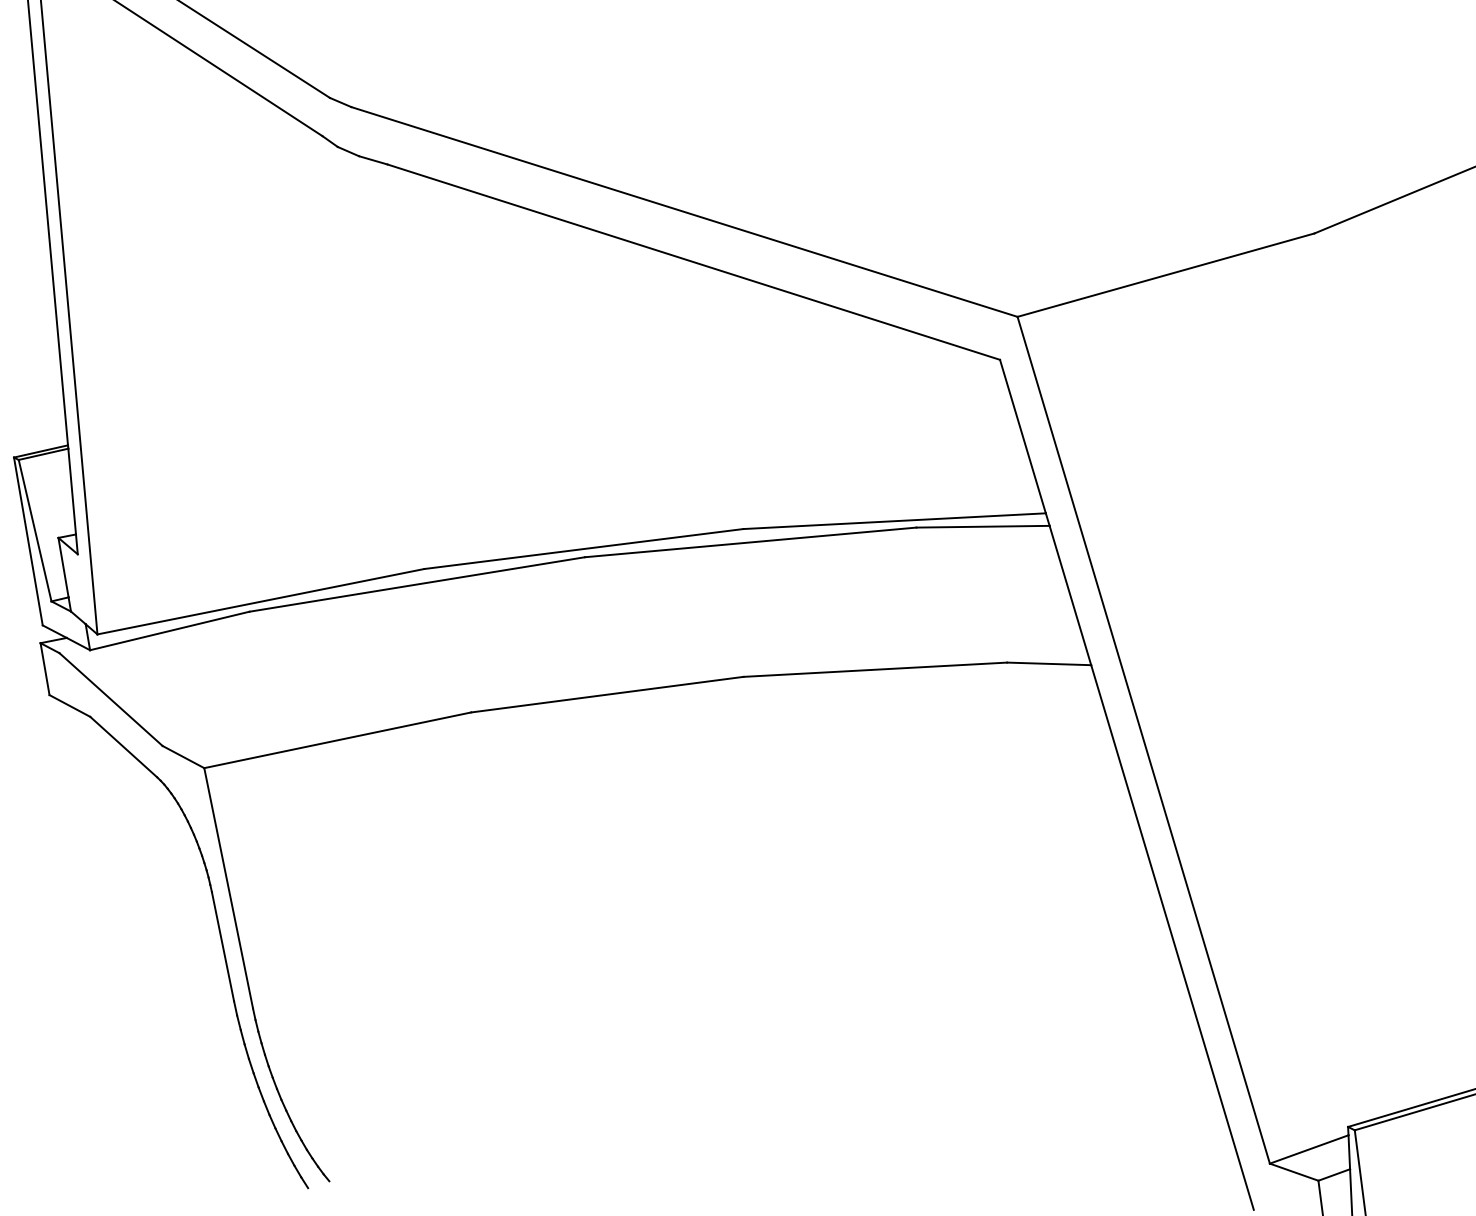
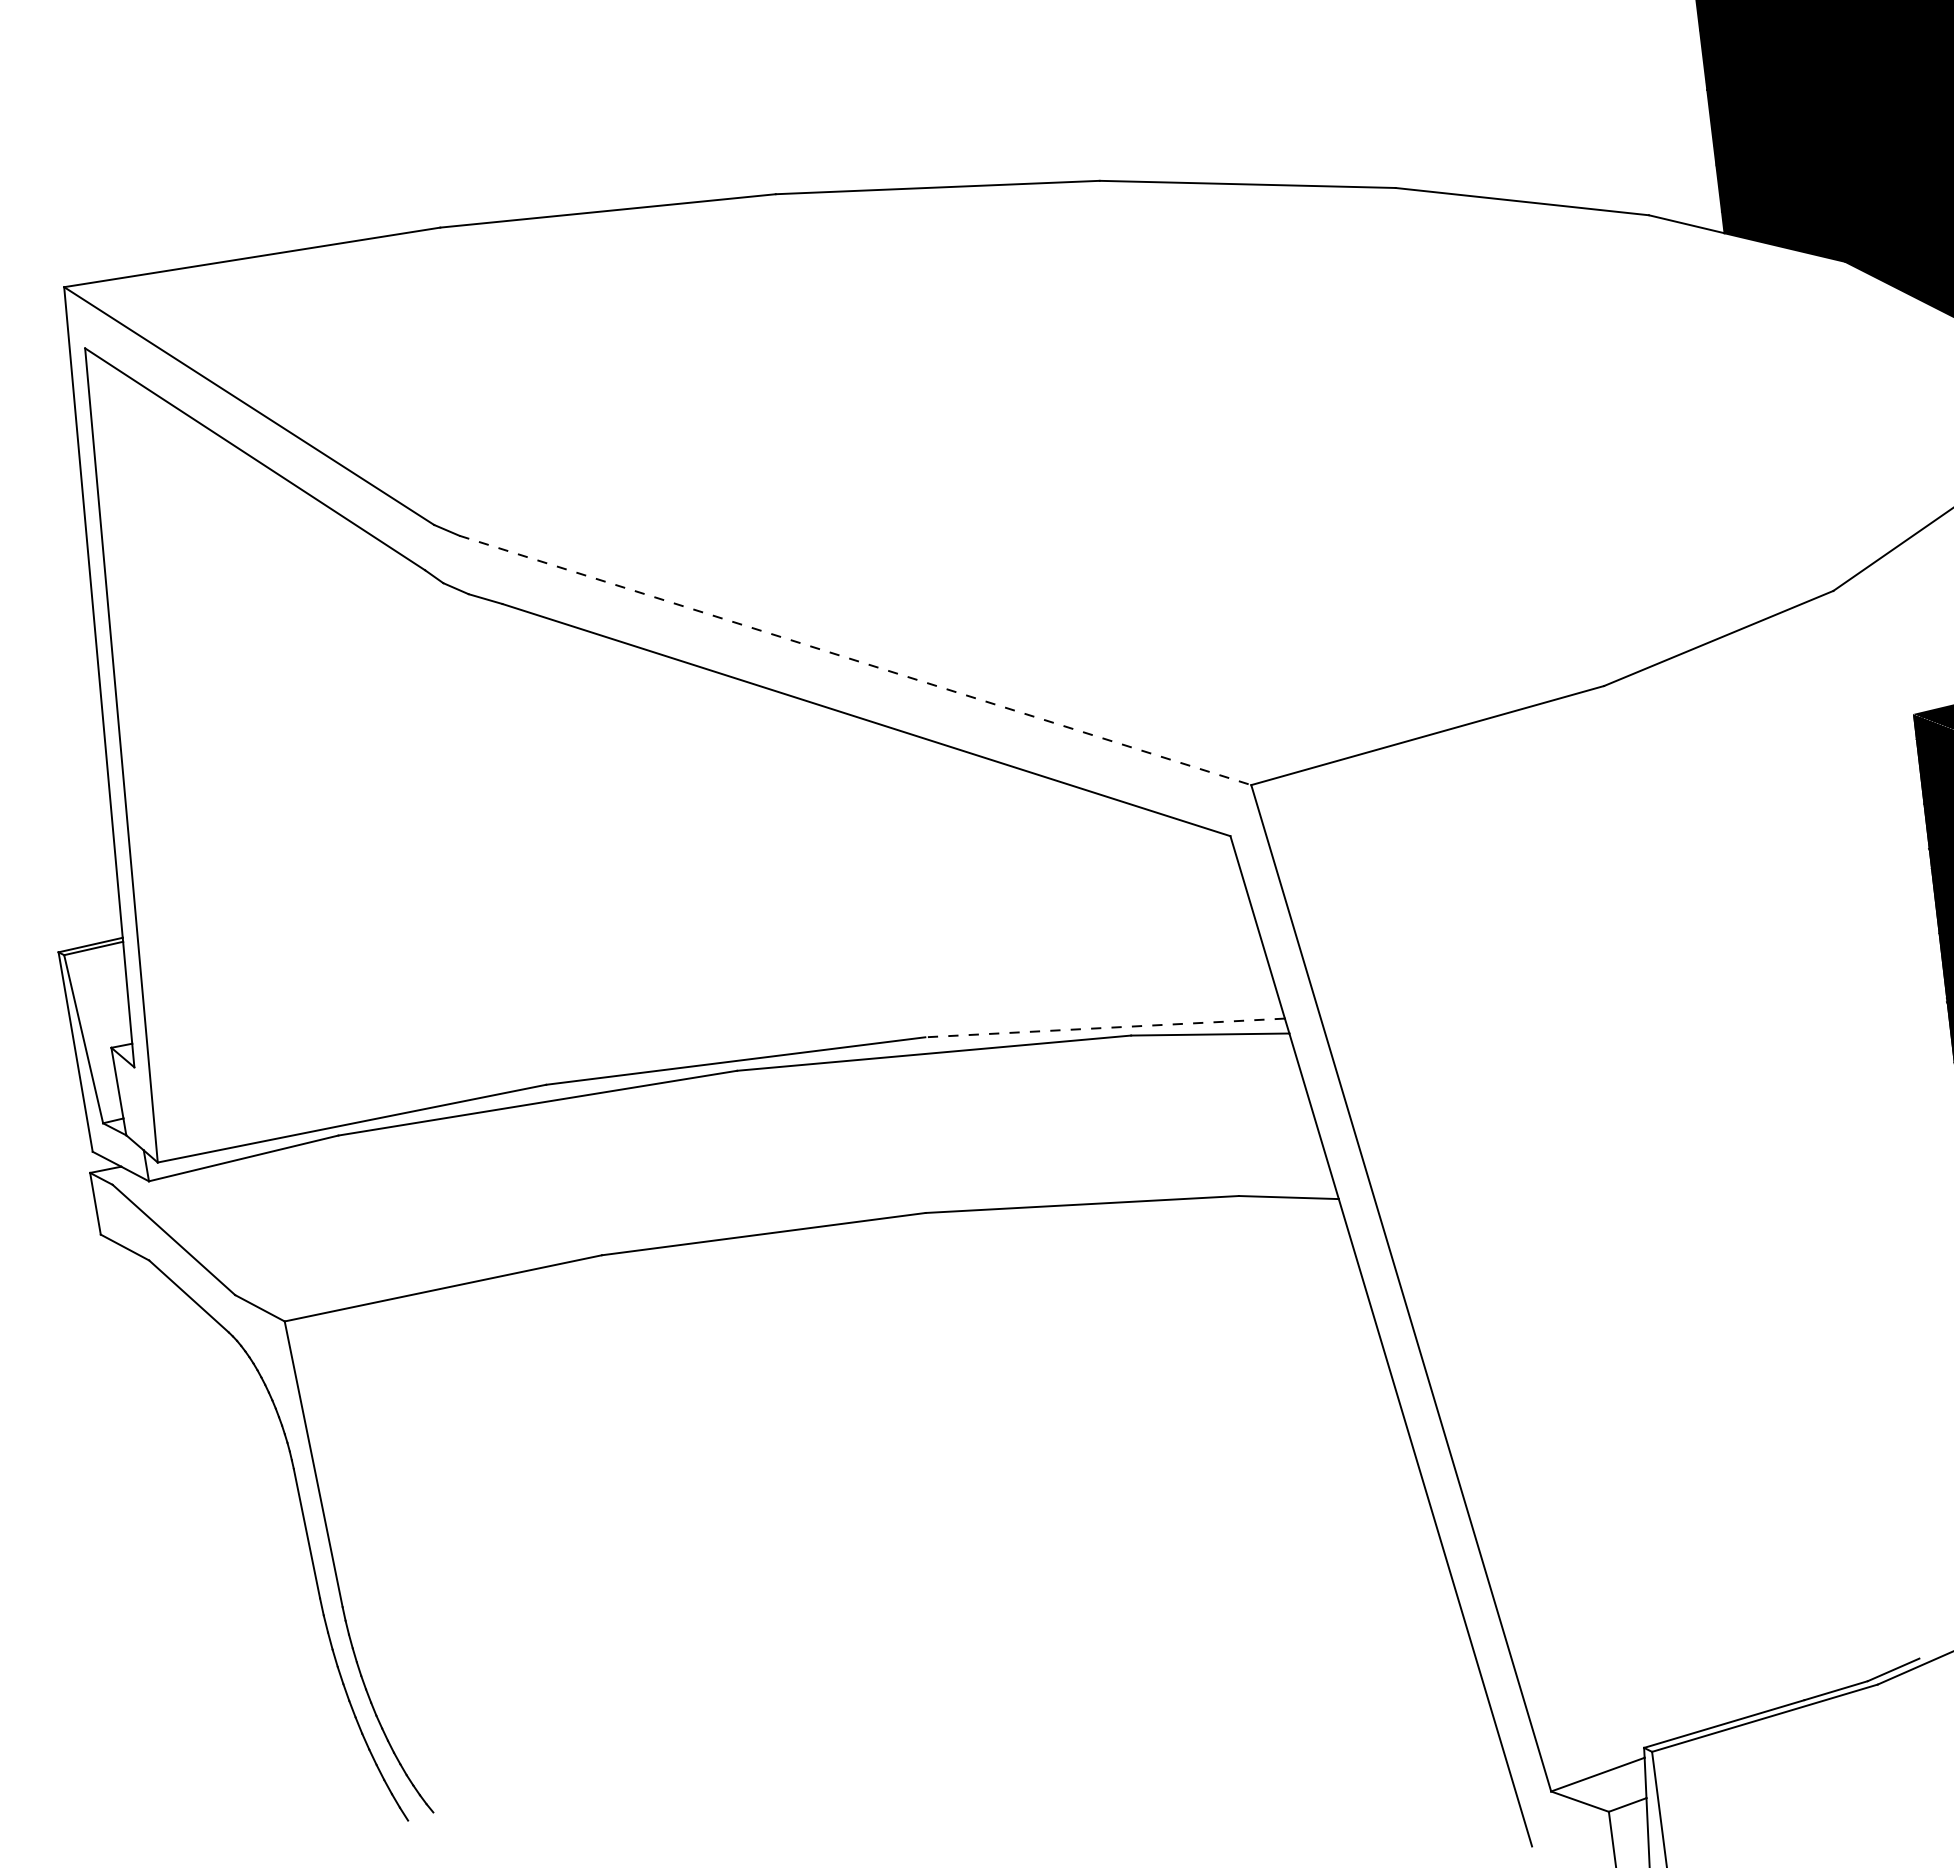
line: (684, 212) -> (855, 660), solid -> dashed
line: (894, 520) -> (1104, 1027), solid -> dashed

